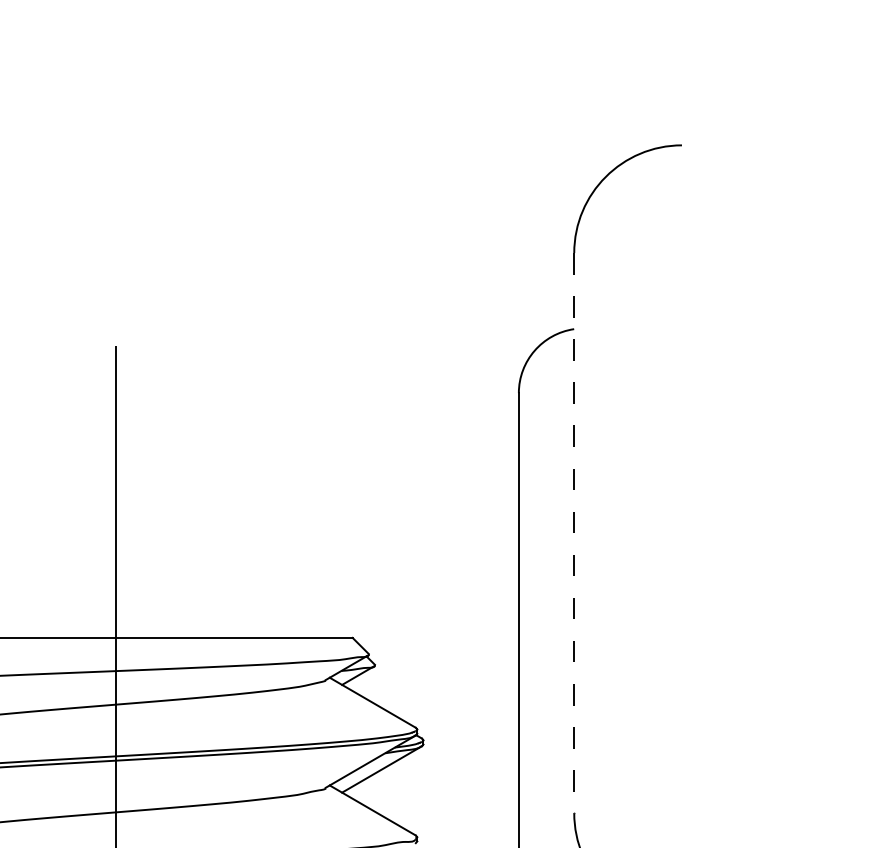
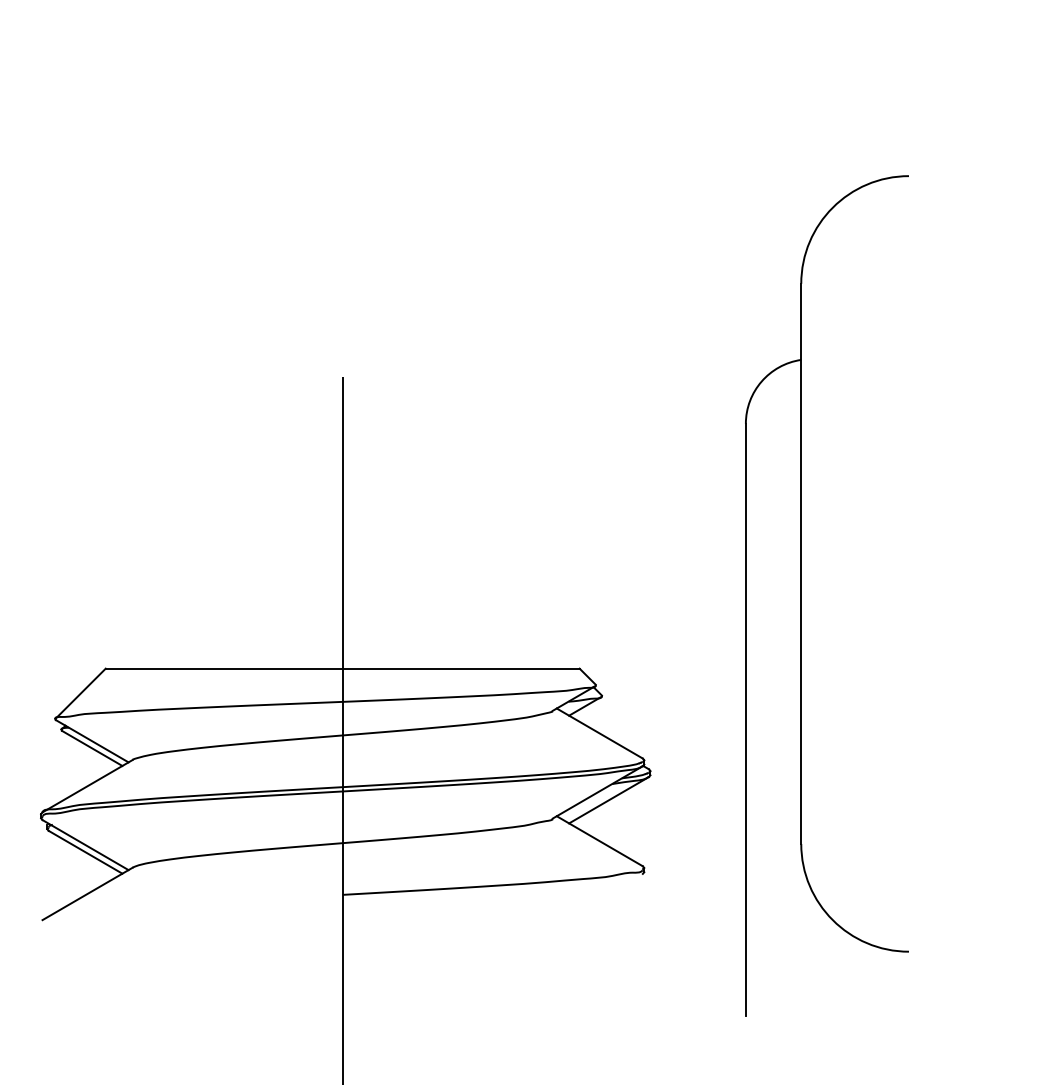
line: (574, 533) -> (801, 564), dashed -> solid

